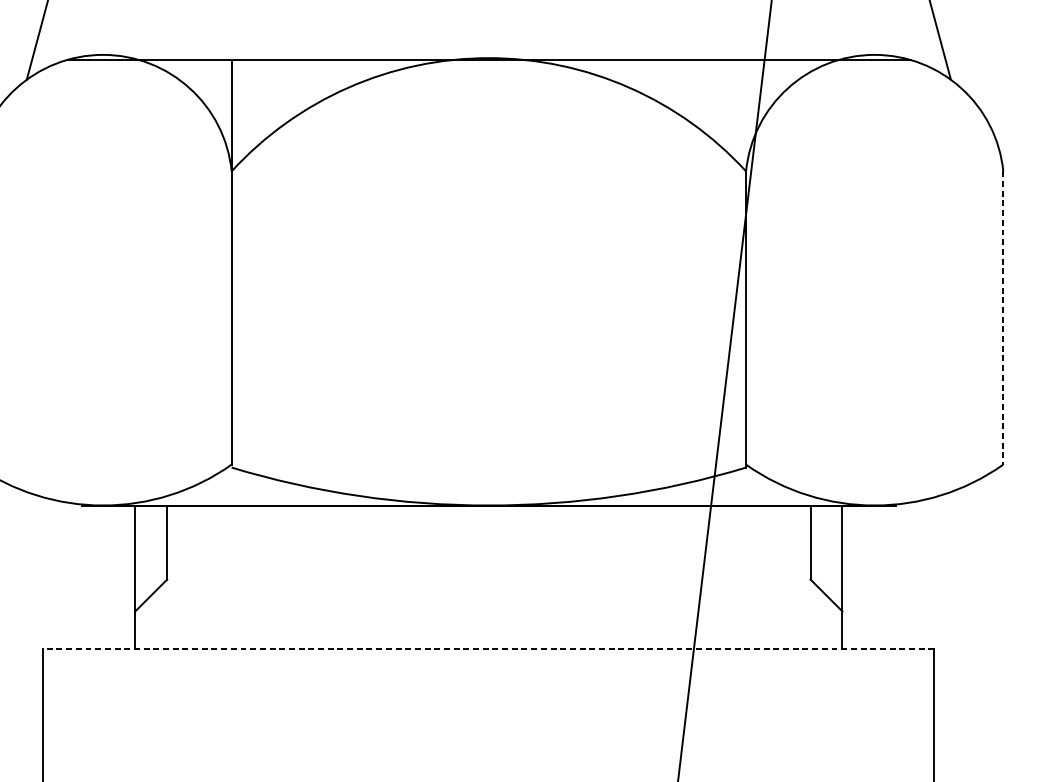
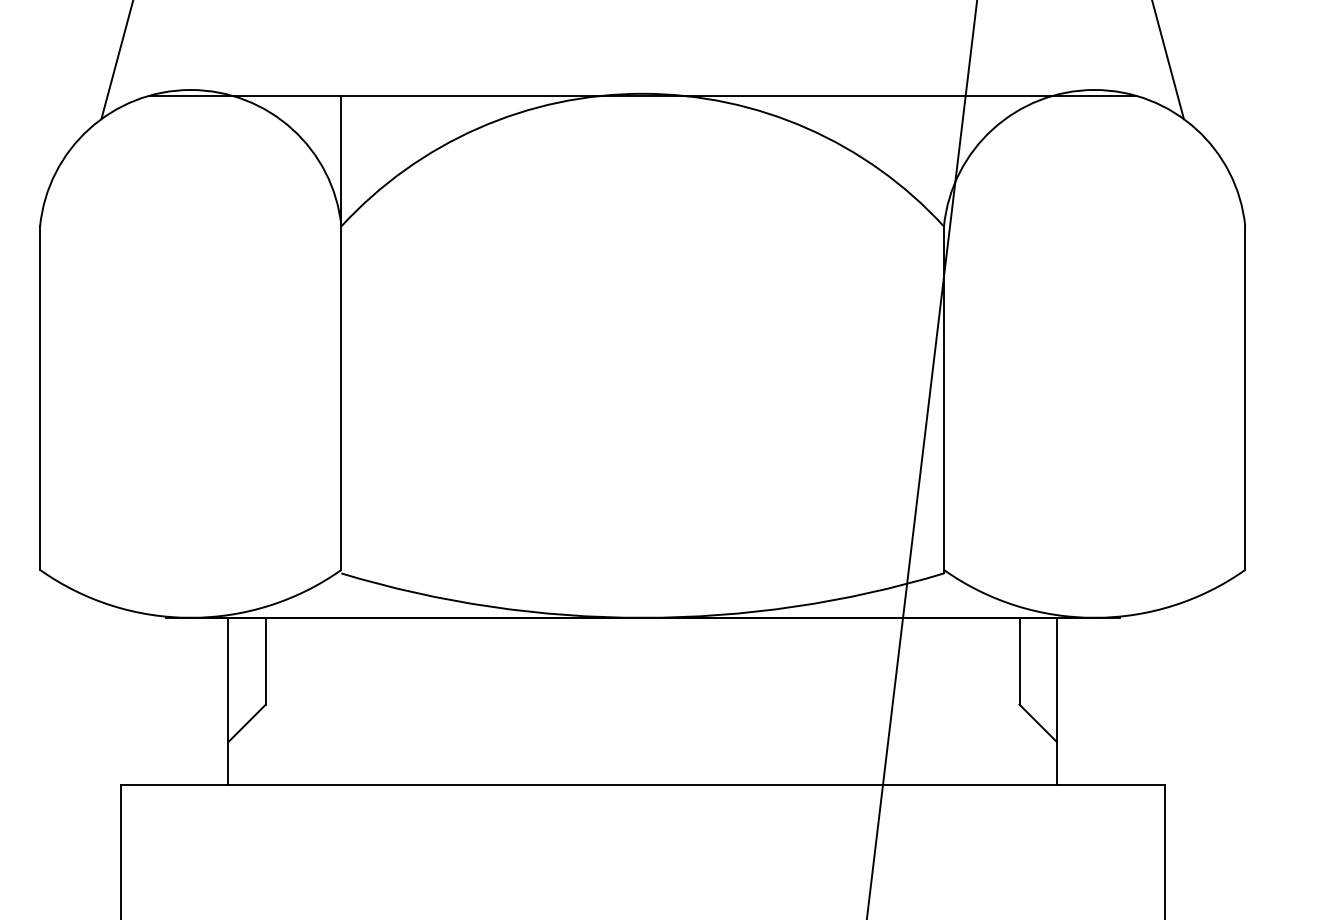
line: (1003, 318) -> (1245, 398), dashed -> solid
line: (488, 648) -> (642, 785), dashed -> solid

